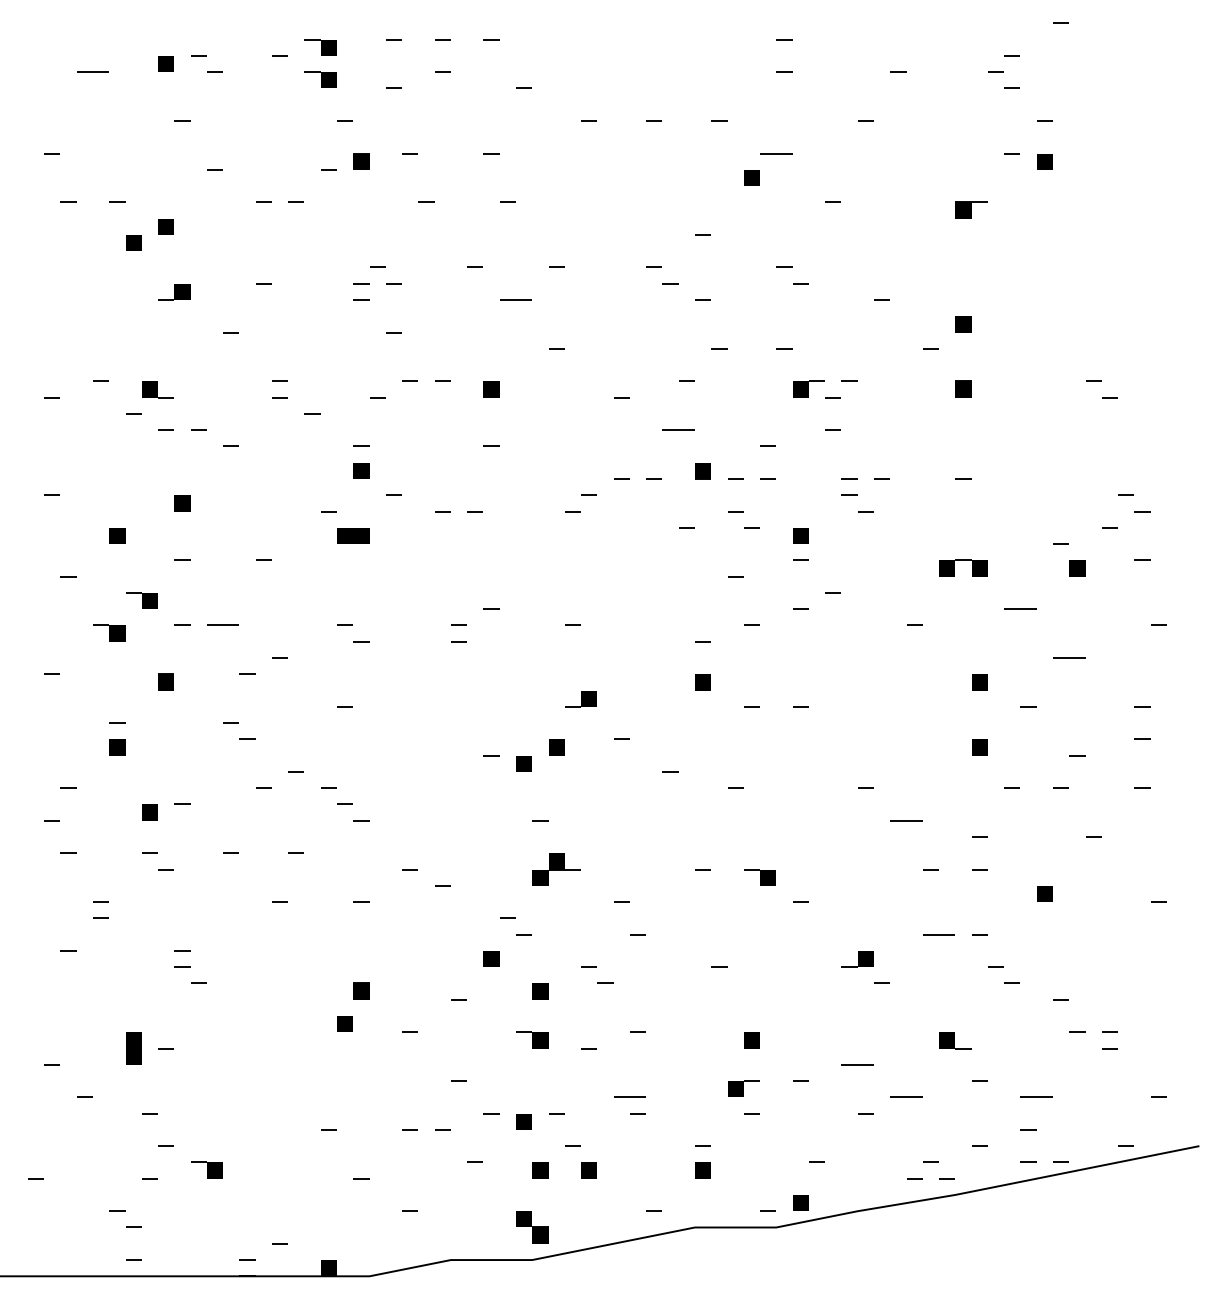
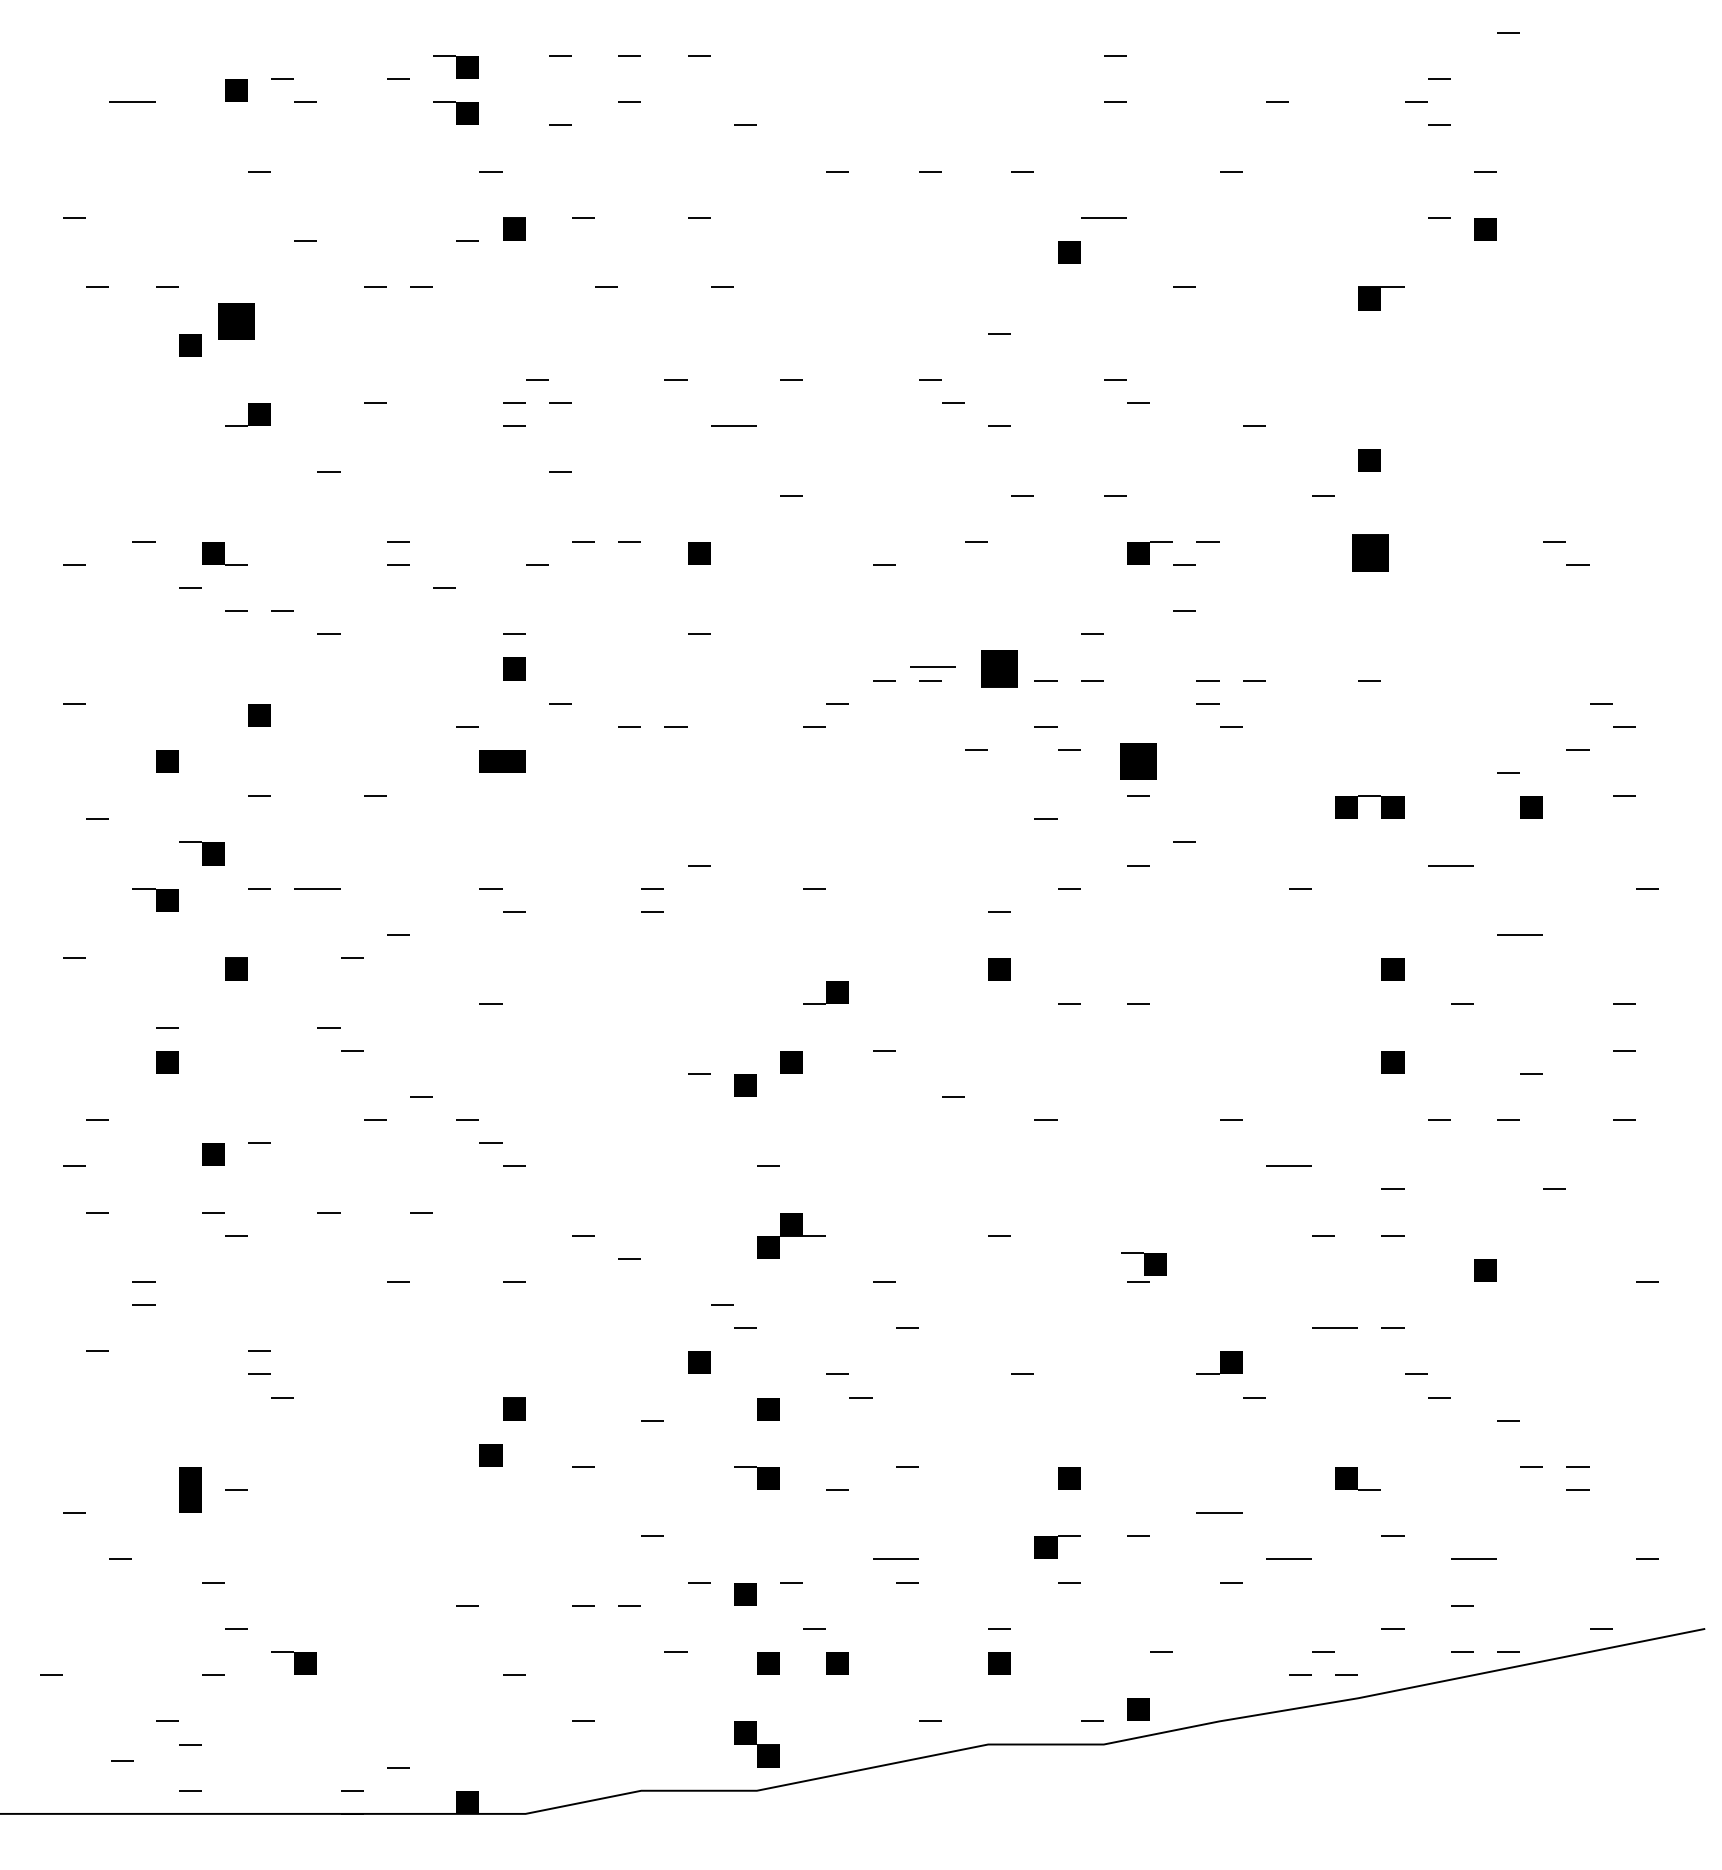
part: (166, 227) -> (236, 322), size x1.6
part: (963, 388) -> (1369, 552), size x1.6
line: (678, 429) -> (932, 666), moved
part: (702, 471) -> (999, 669), size x1.6
part: (800, 535) -> (1138, 761), size x1.6
part: (759, 877) -> (1143, 1263), moved
line: (85, 1238) -> (122, 1760), added

